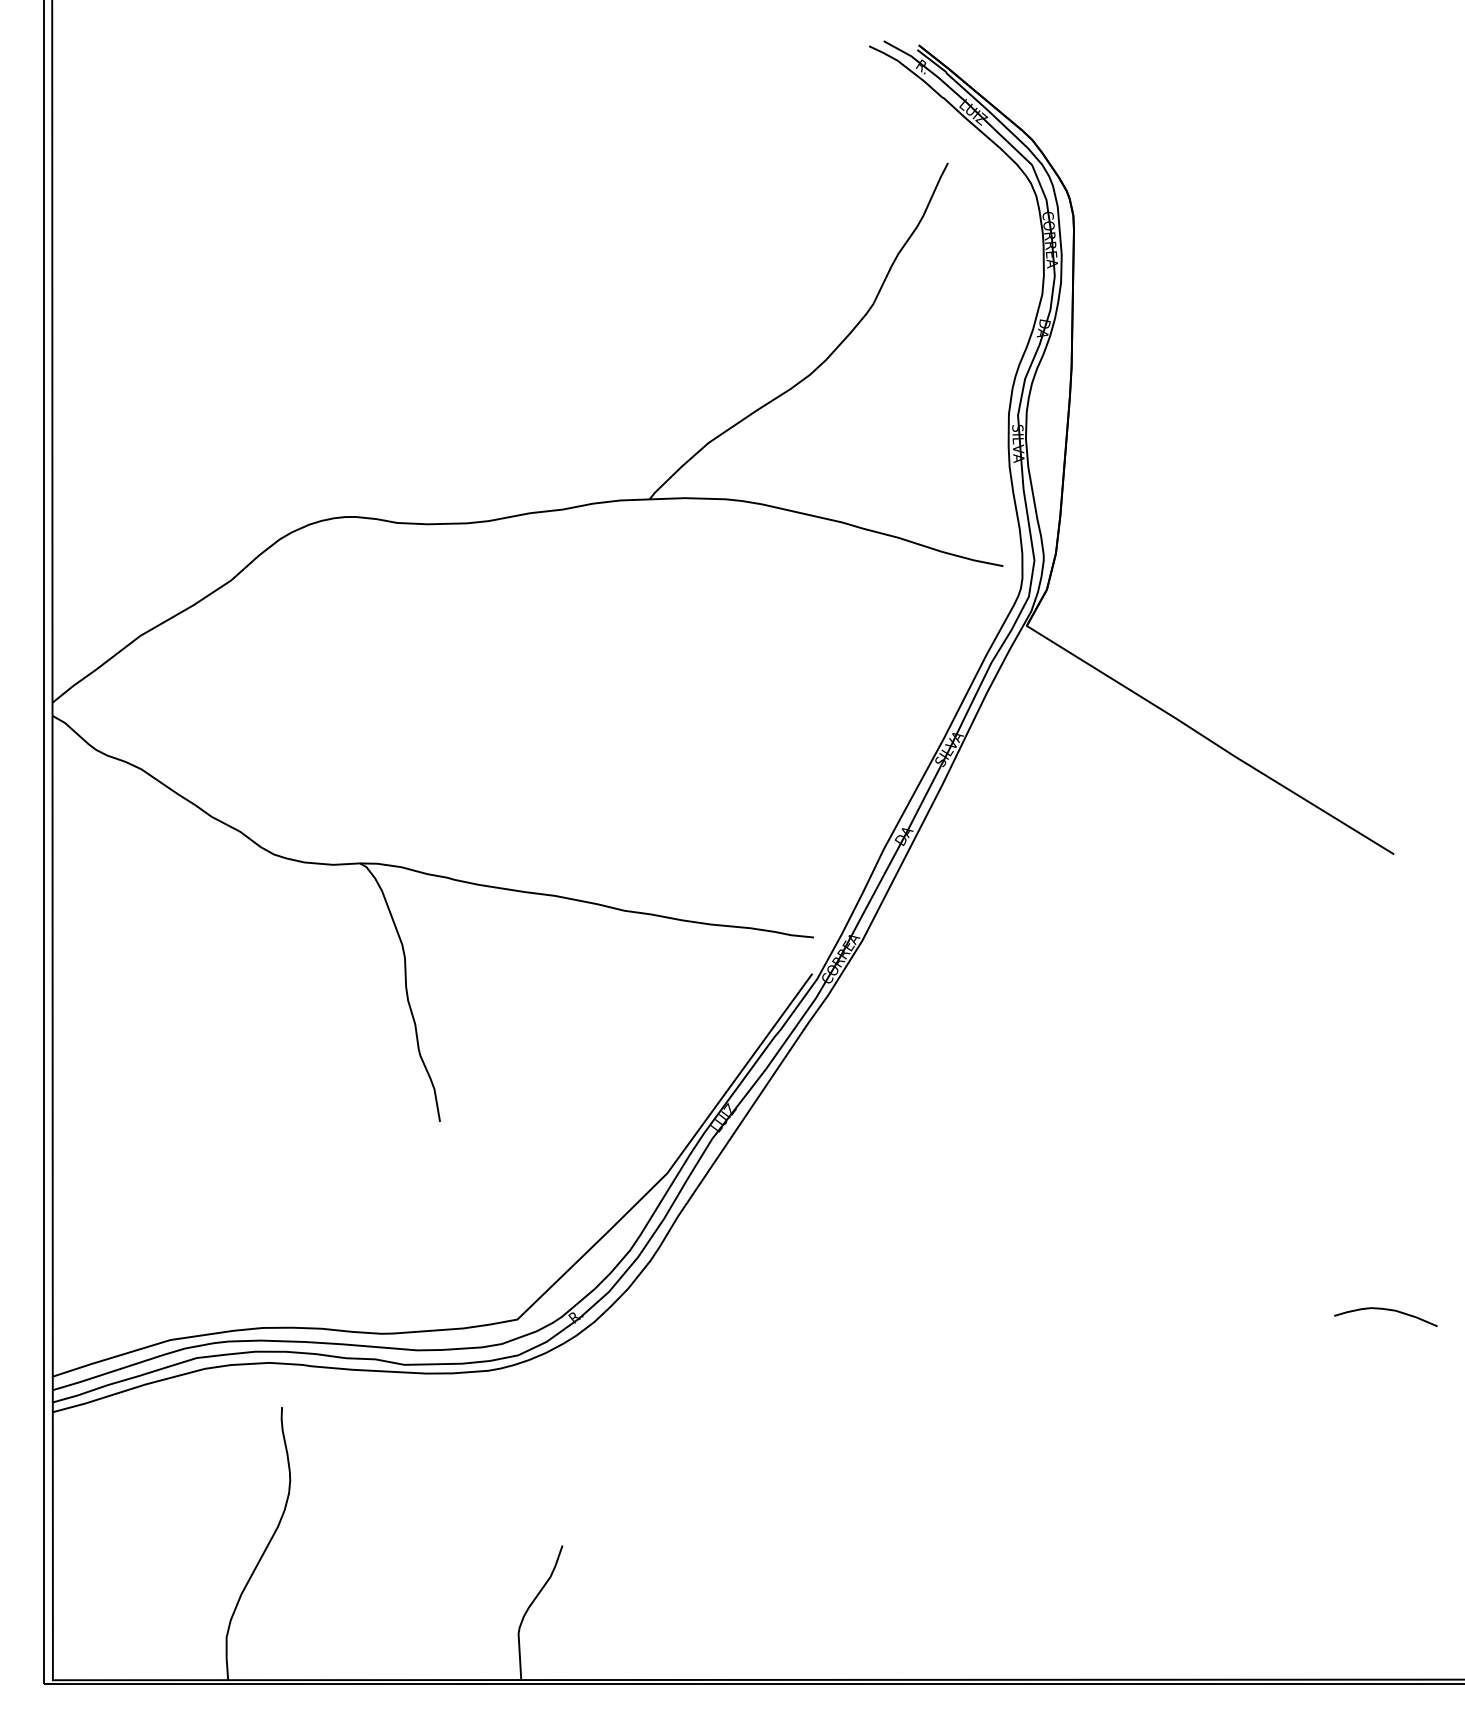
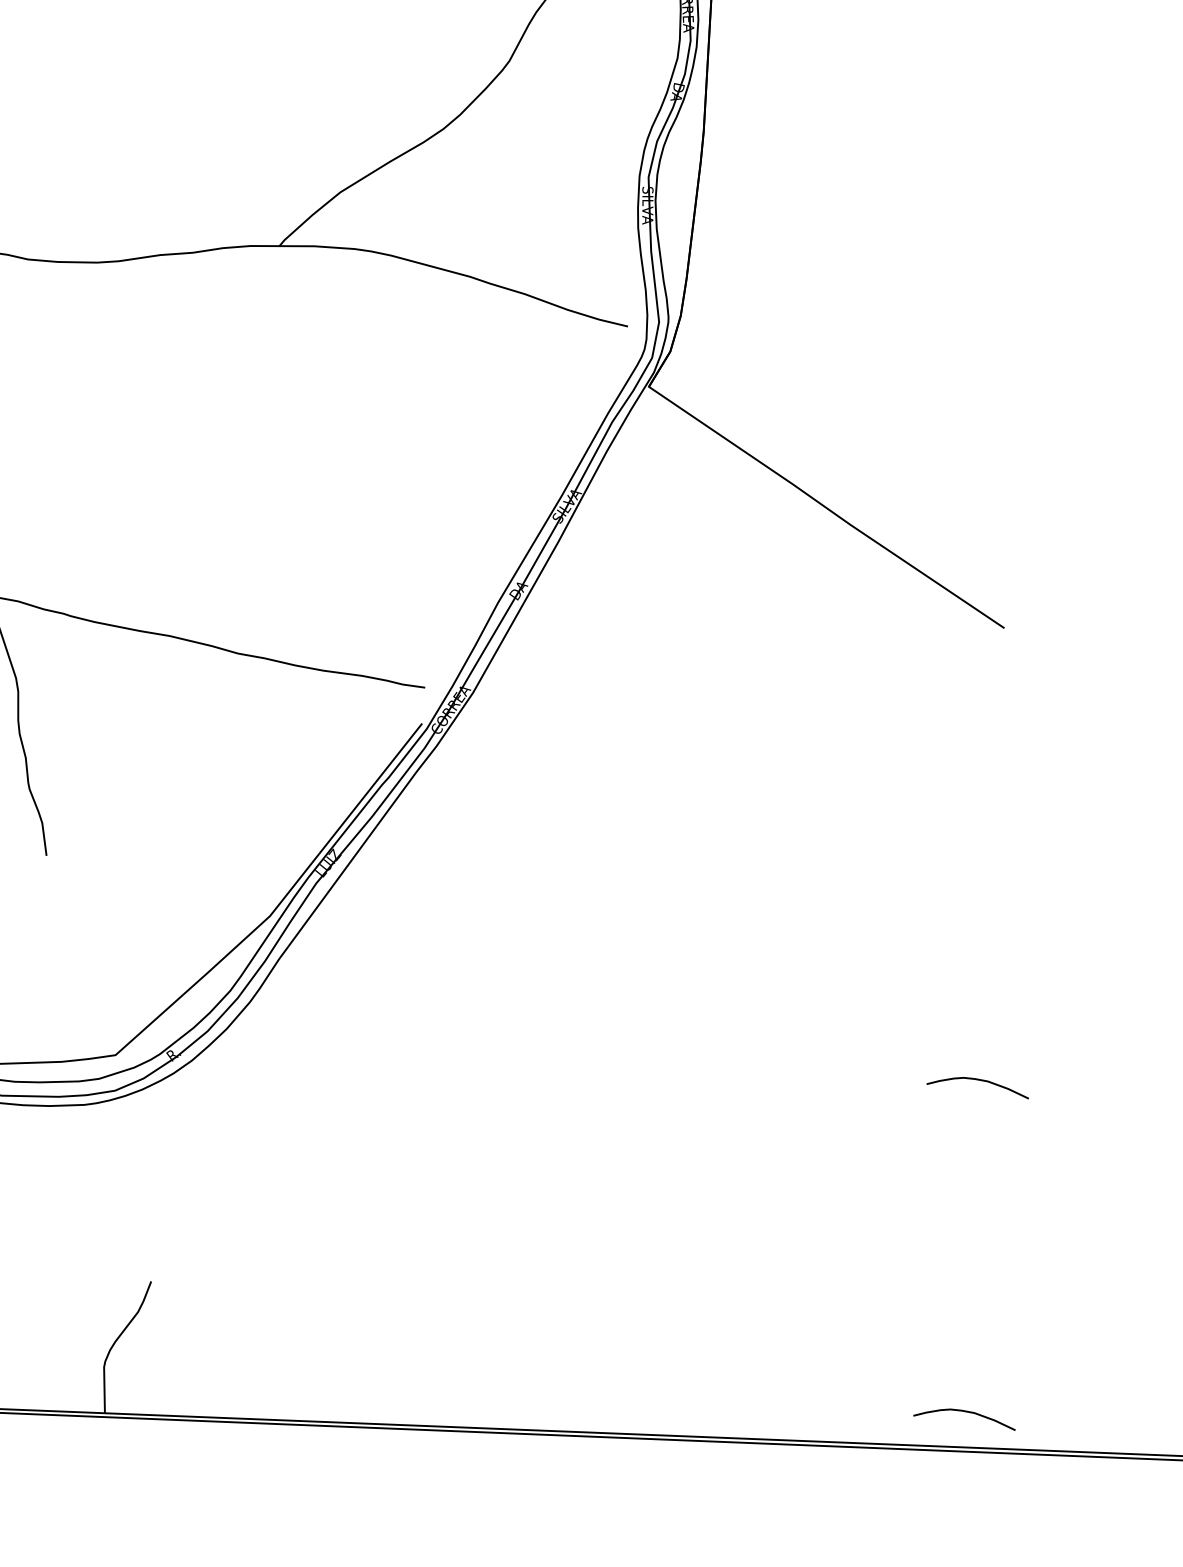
curve: (1385, 1644) -> (964, 1412), added

